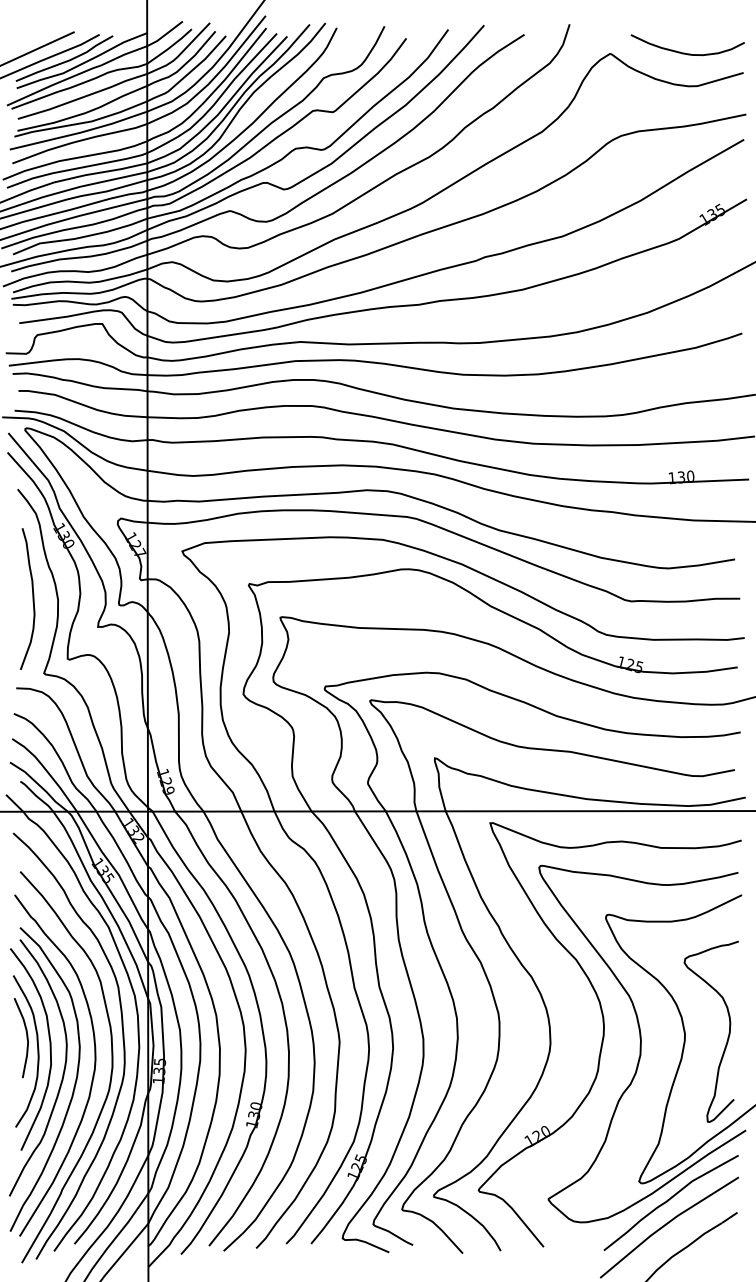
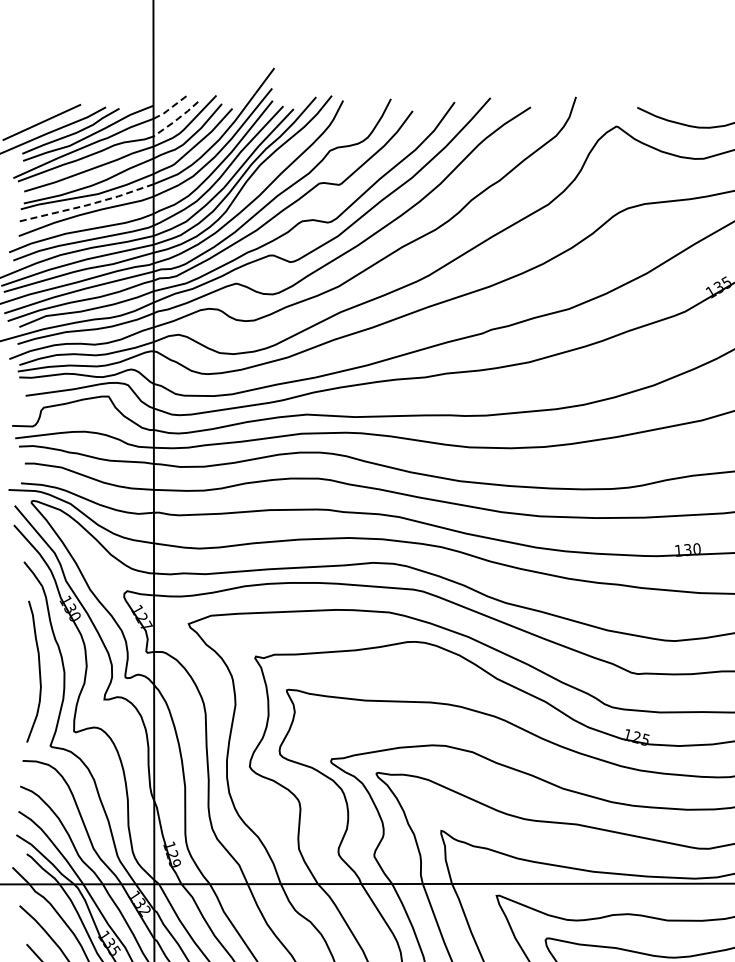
line: (165, 35) -> (171, 108), solid -> dashed
line: (170, 47) -> (176, 120), solid -> dashed
line: (80, 132) -> (86, 205), solid -> dashed

